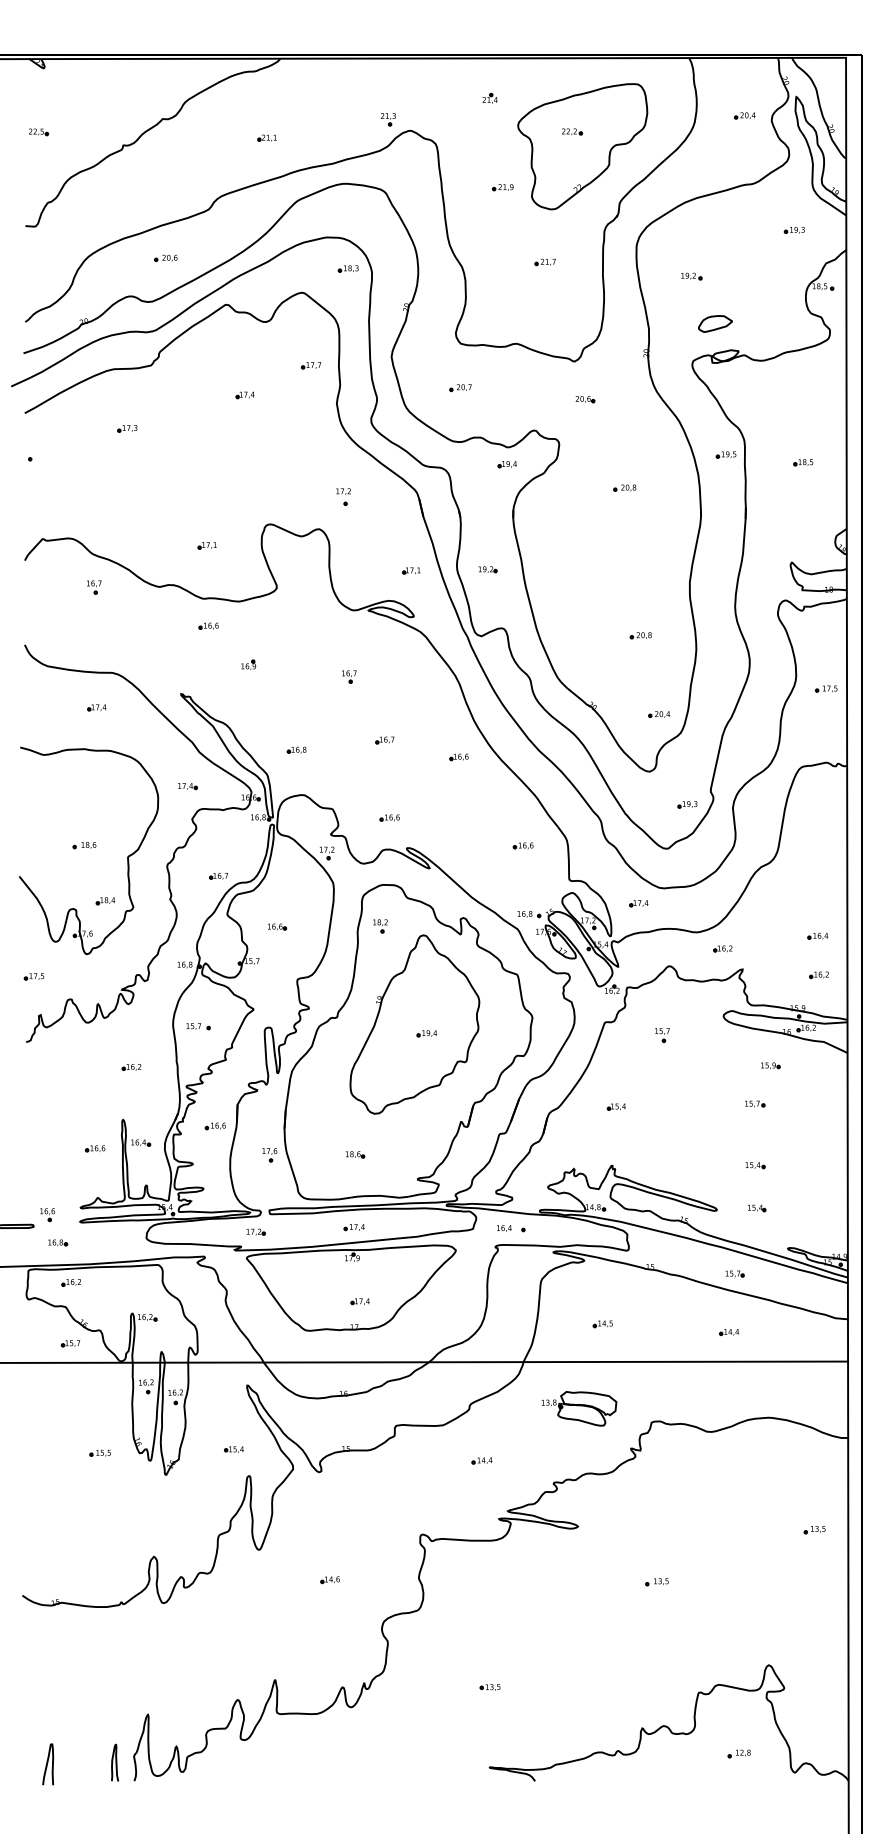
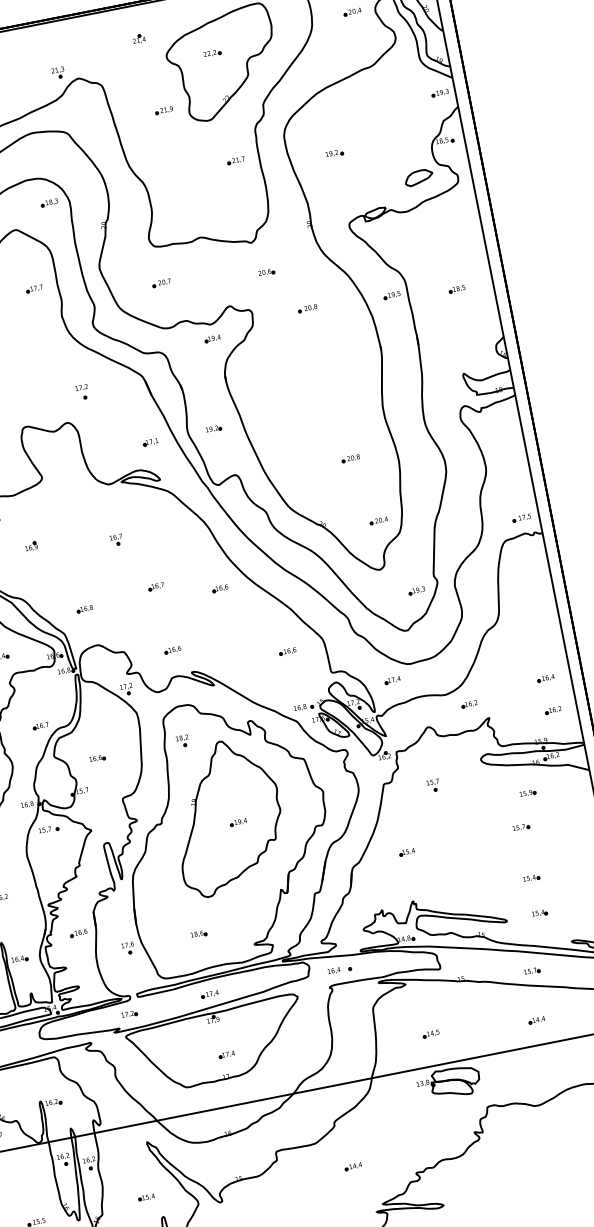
part: (793, 229) -> (439, 92), moved
part: (544, 262) -> (235, 160), moved
part: (715, 323) -> (418, 177), moved
part: (624, 487) -> (307, 308), moved
part: (826, 688) -> (521, 517), moved
part: (198, 1026) -> (48, 829), moved
part: (579, 1408) -> (449, 1083), moved

